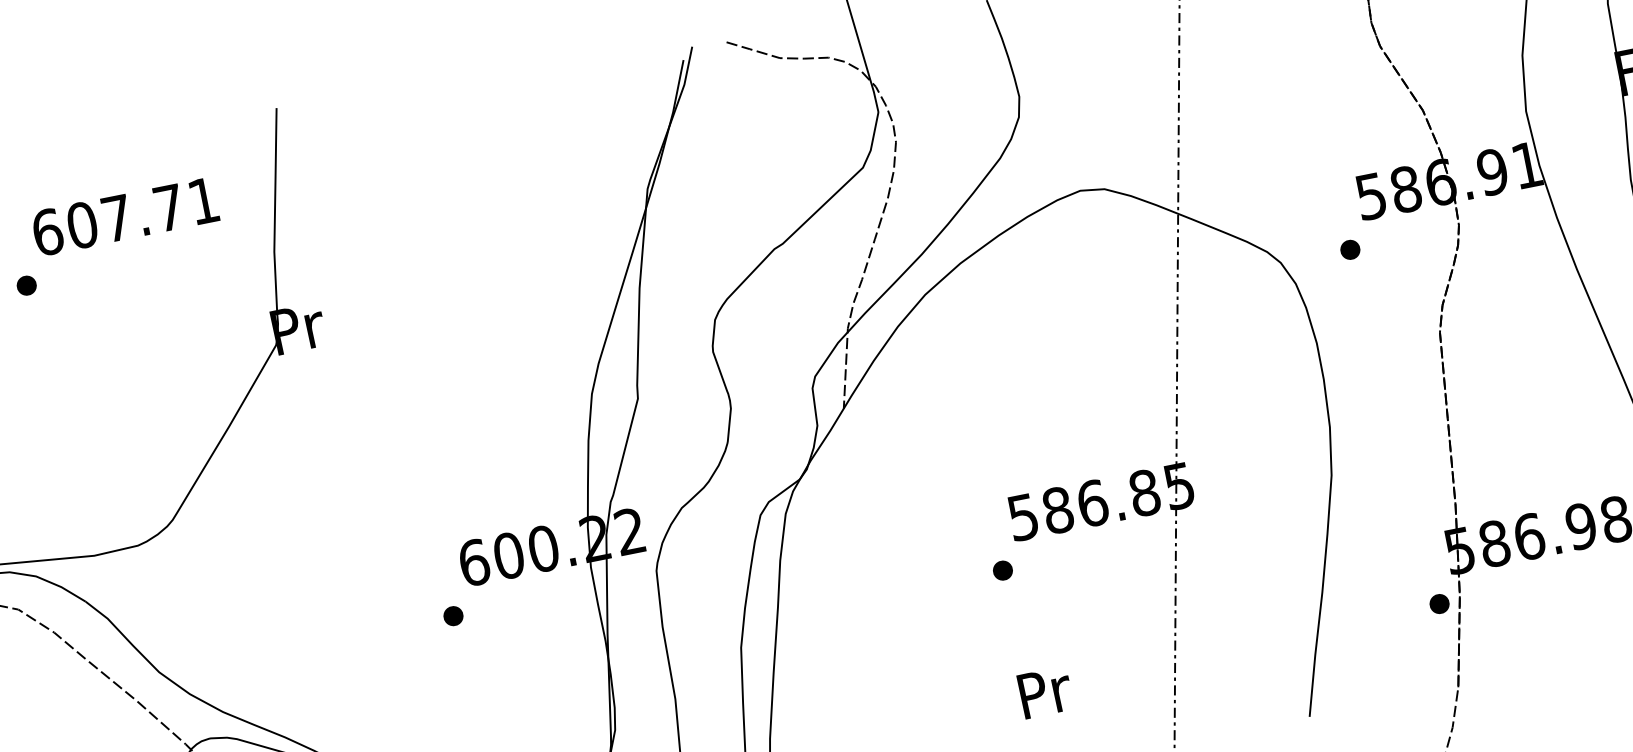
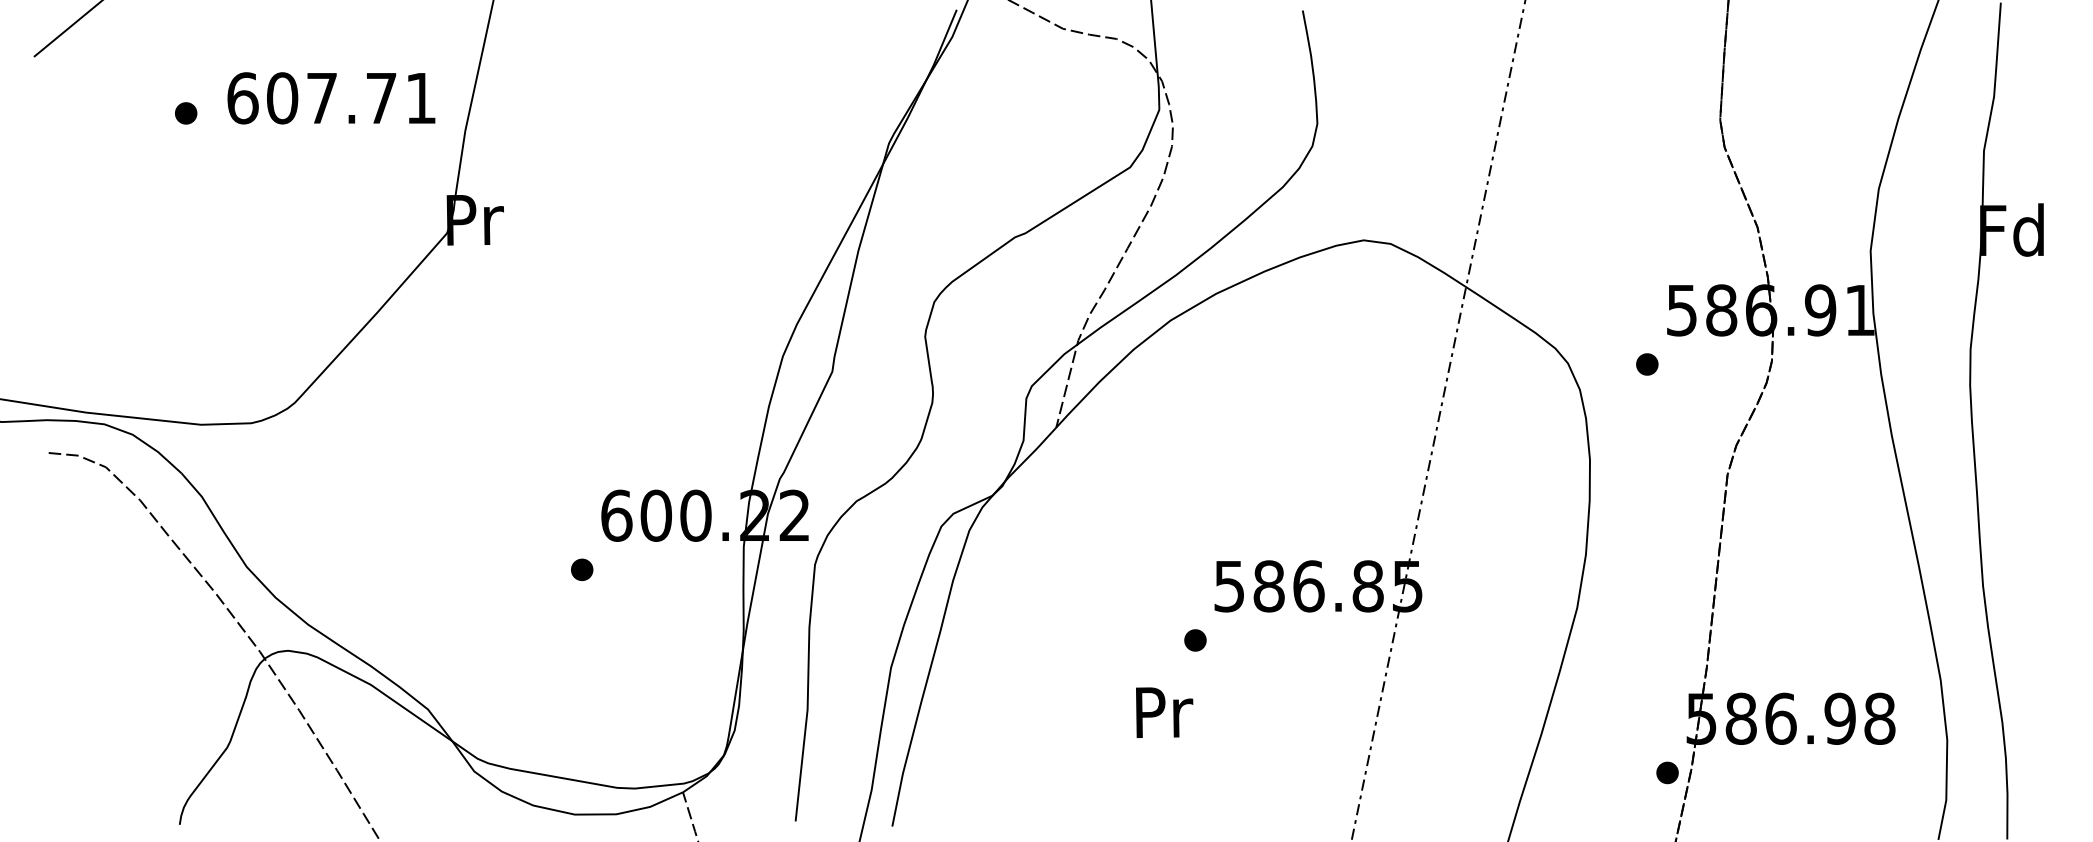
text: (125, 216) -> (331, 98), moved
text: (1045, 692) -> (1164, 712), moved

